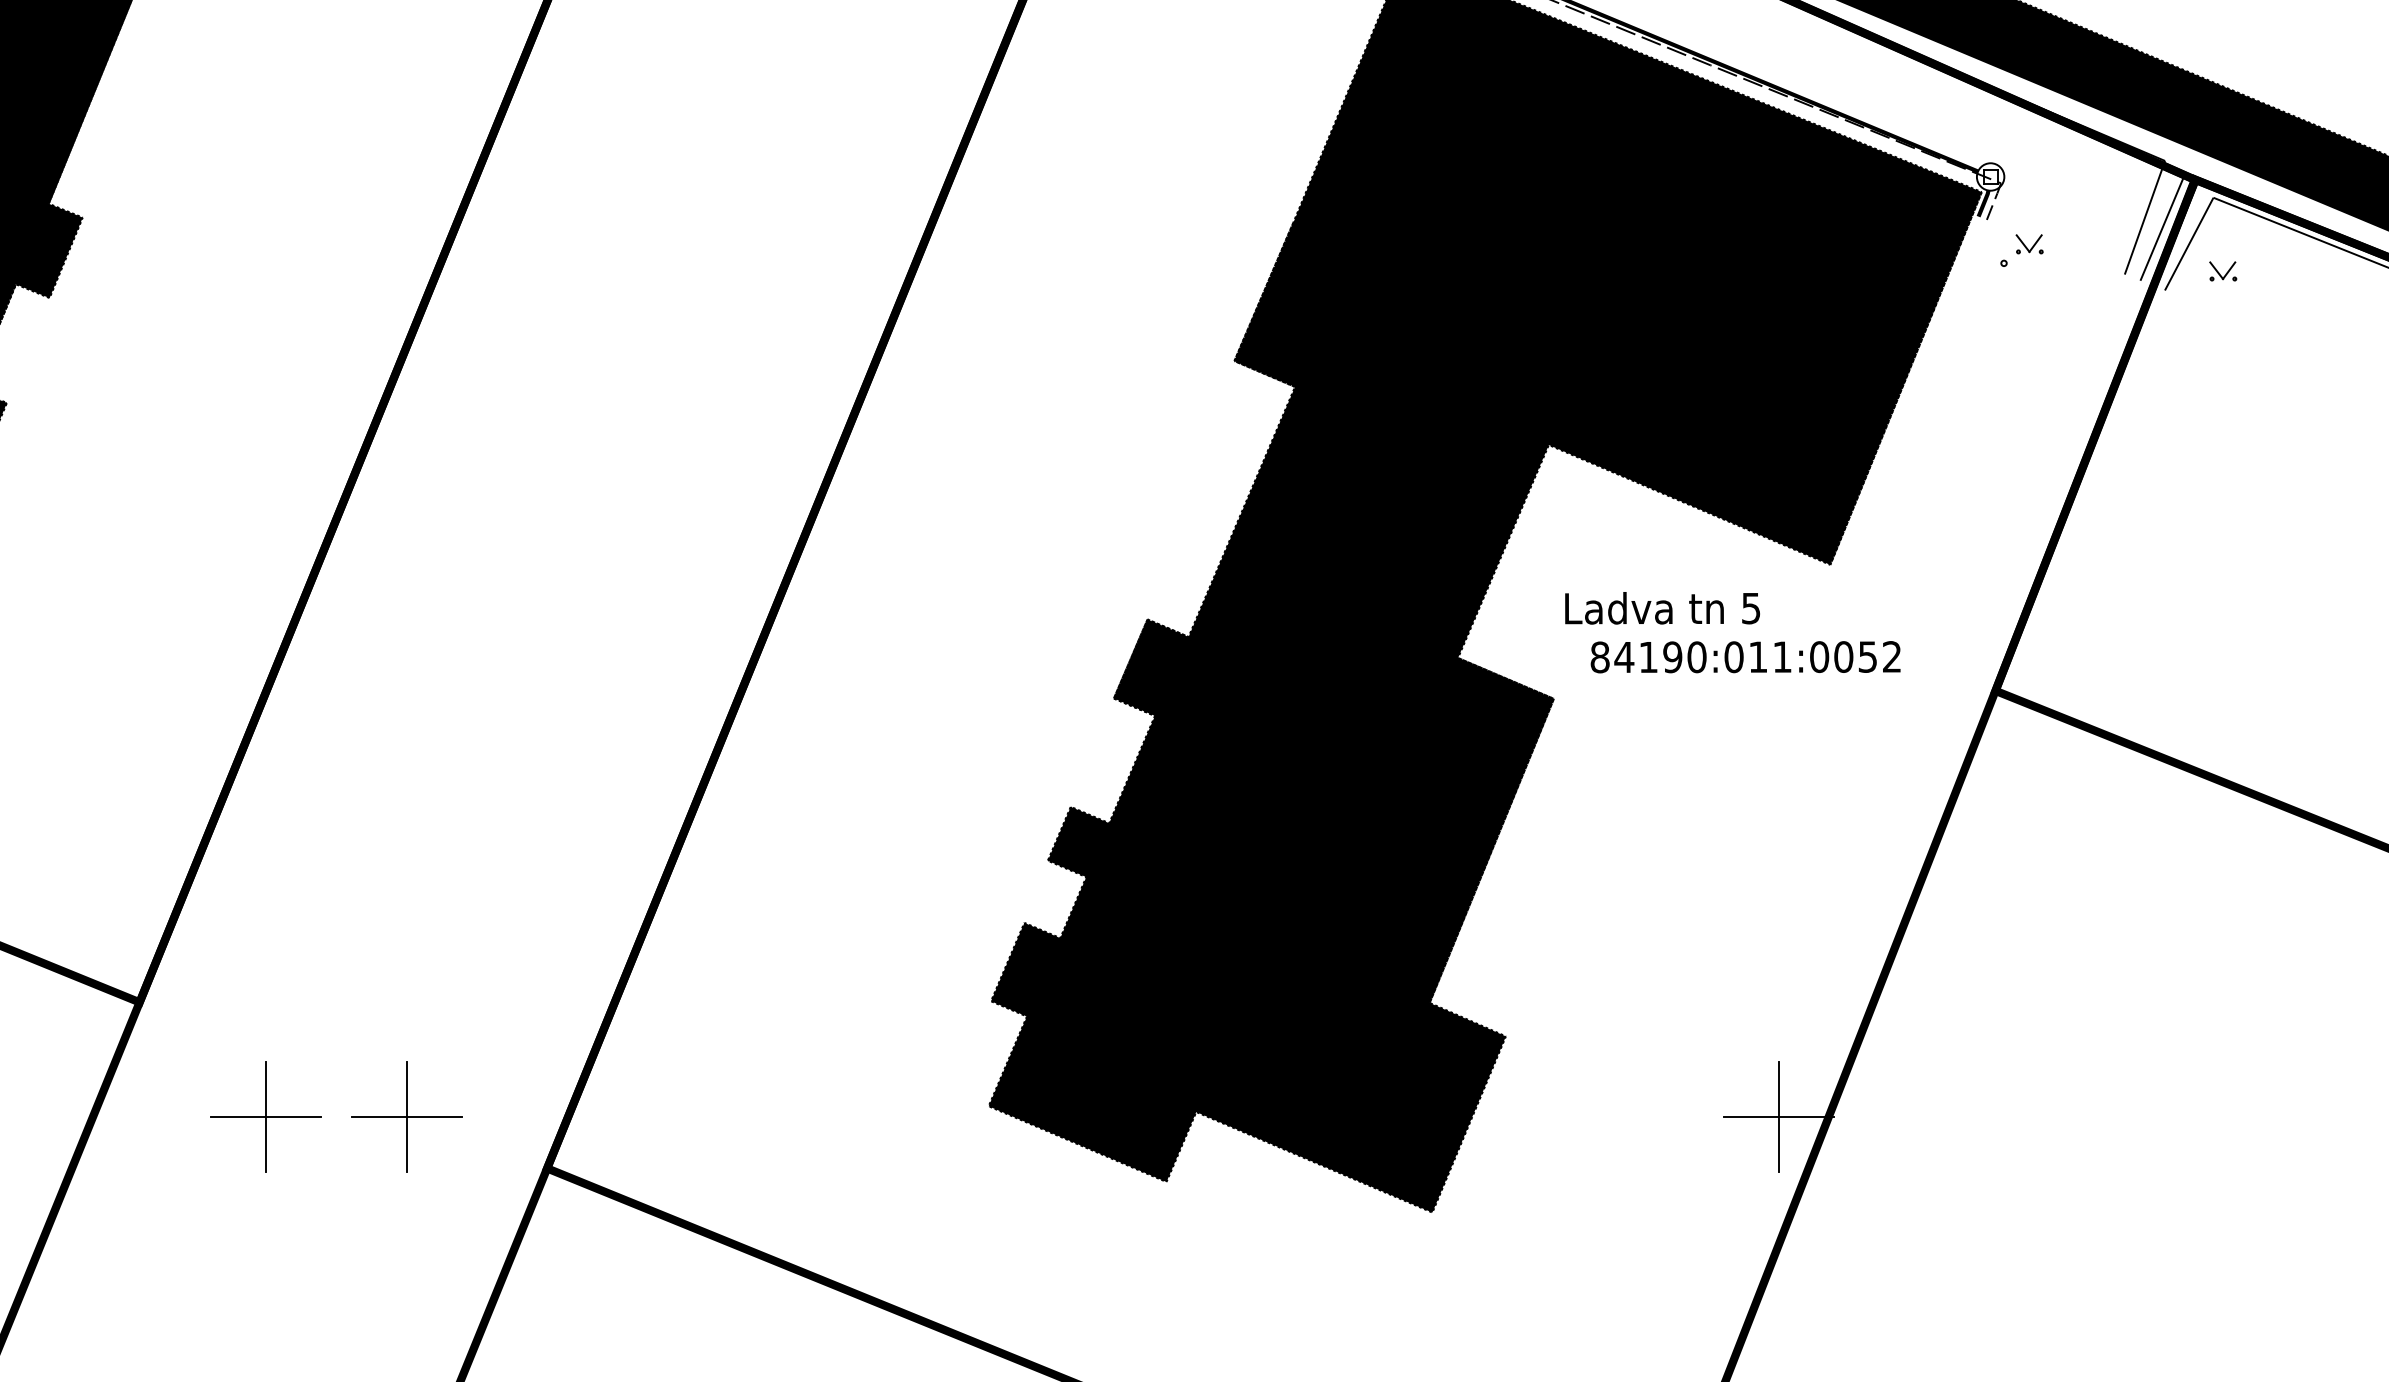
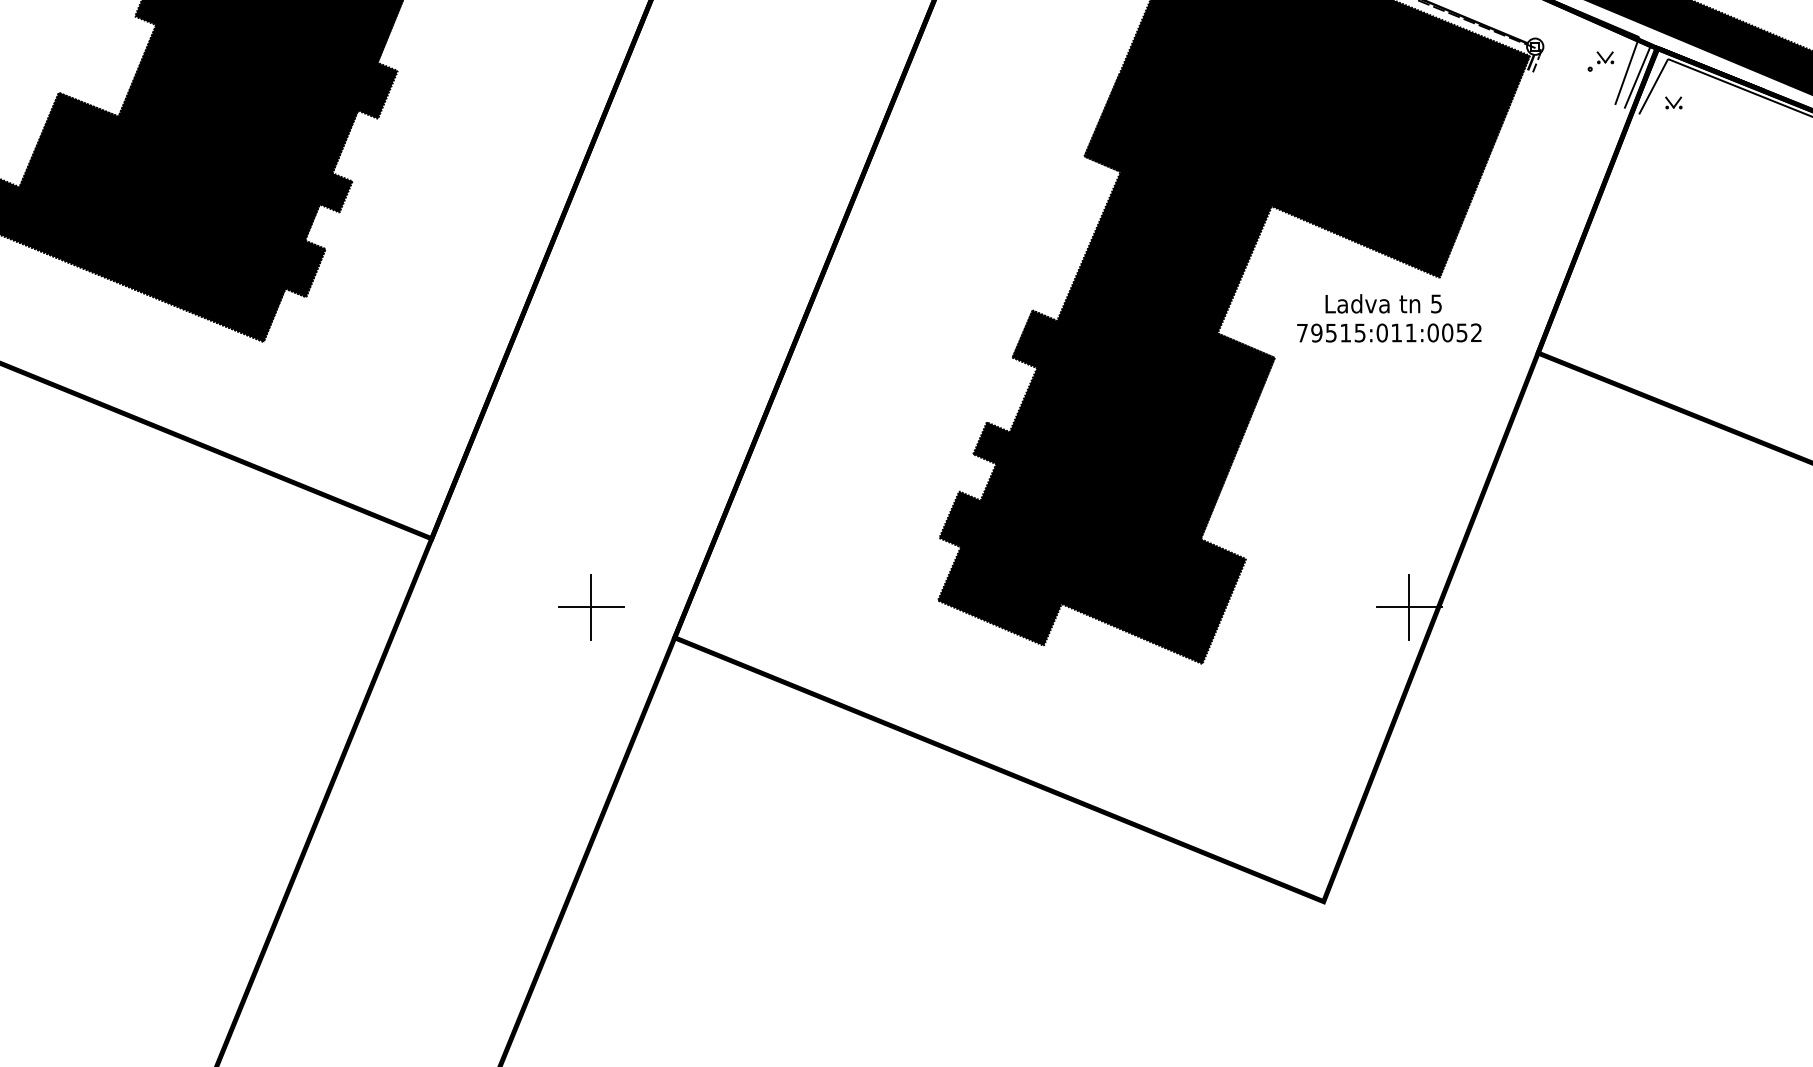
part: (2021, 250) -> (1600, 61), moved
text: (1662, 607) -> (1383, 303), moved
text: (1647, 656) -> (1330, 332), 84190:011:0052 -> 79515:011:0052
part: (266, 1117) -> (507, 607), removed

